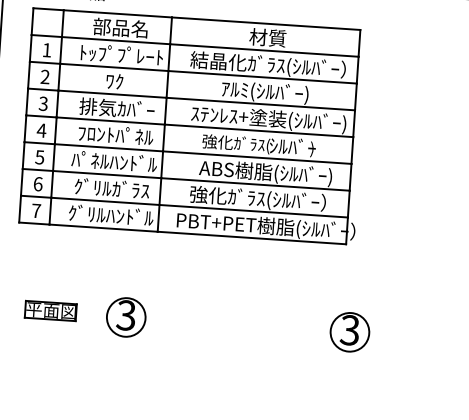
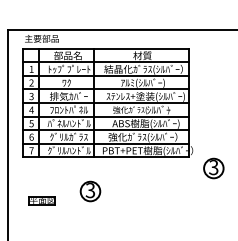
part: (126, 317) -> (90, 191), moved
part: (349, 332) -> (213, 168), moved

